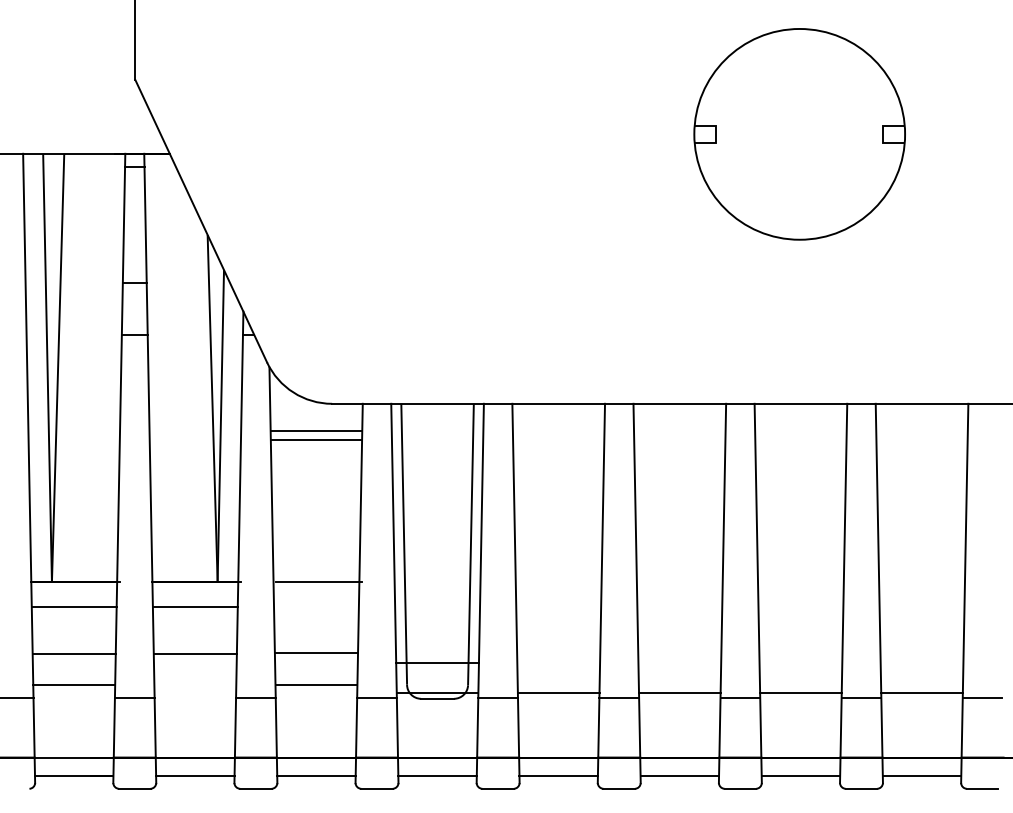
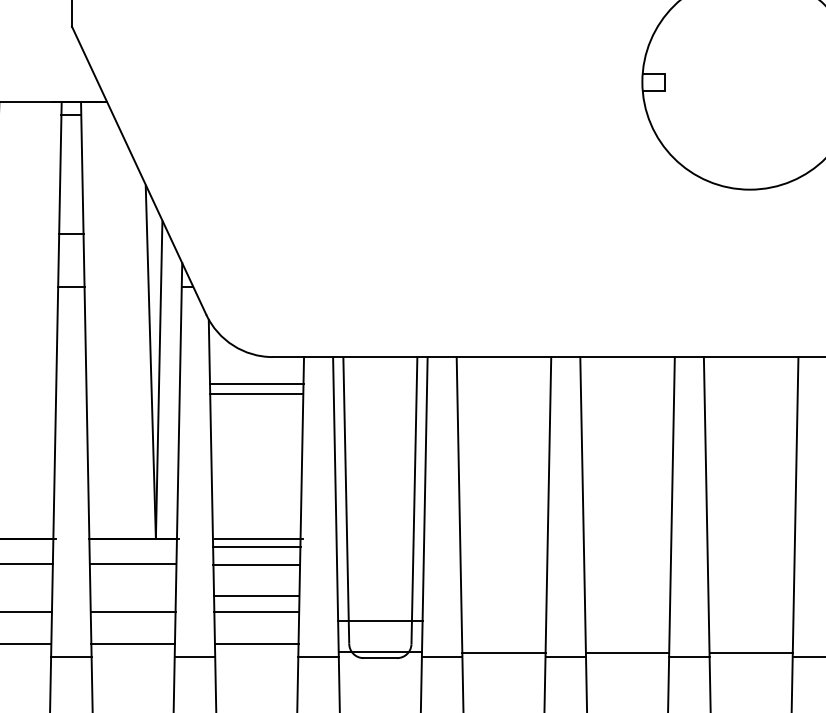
line: (316, 589) -> (256, 546), added
line: (316, 607) -> (256, 564), added
line: (316, 637) -> (256, 595), added
line: (195, 684) -> (133, 643), added

